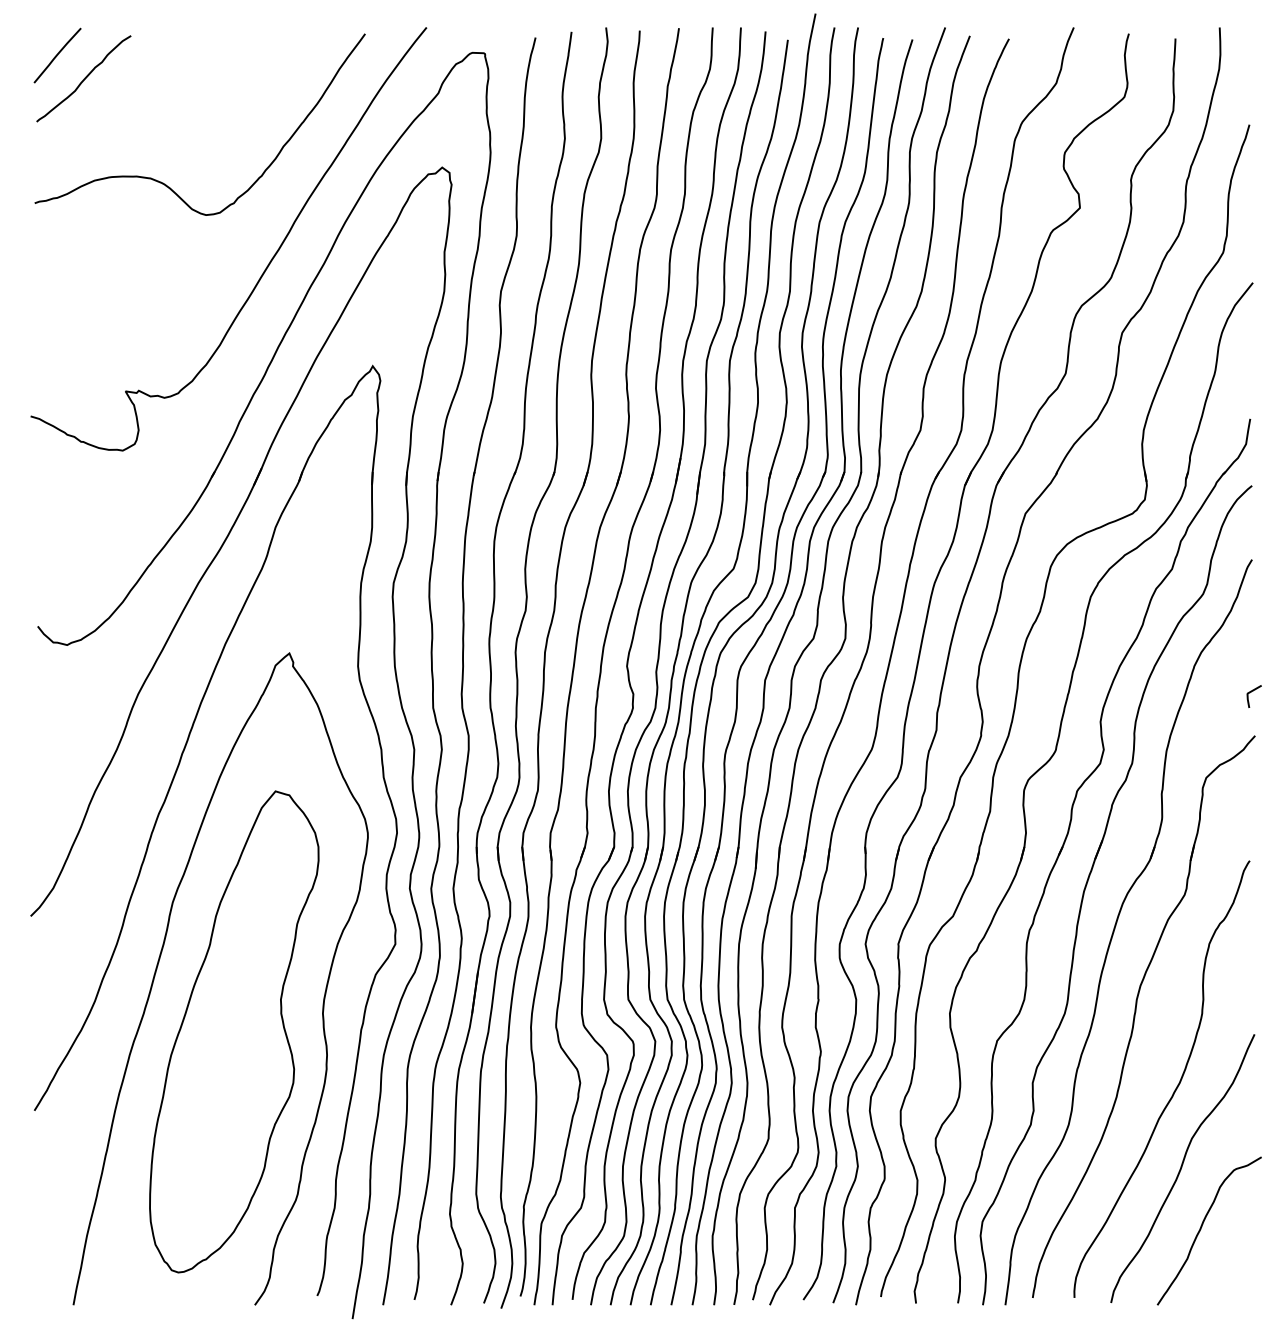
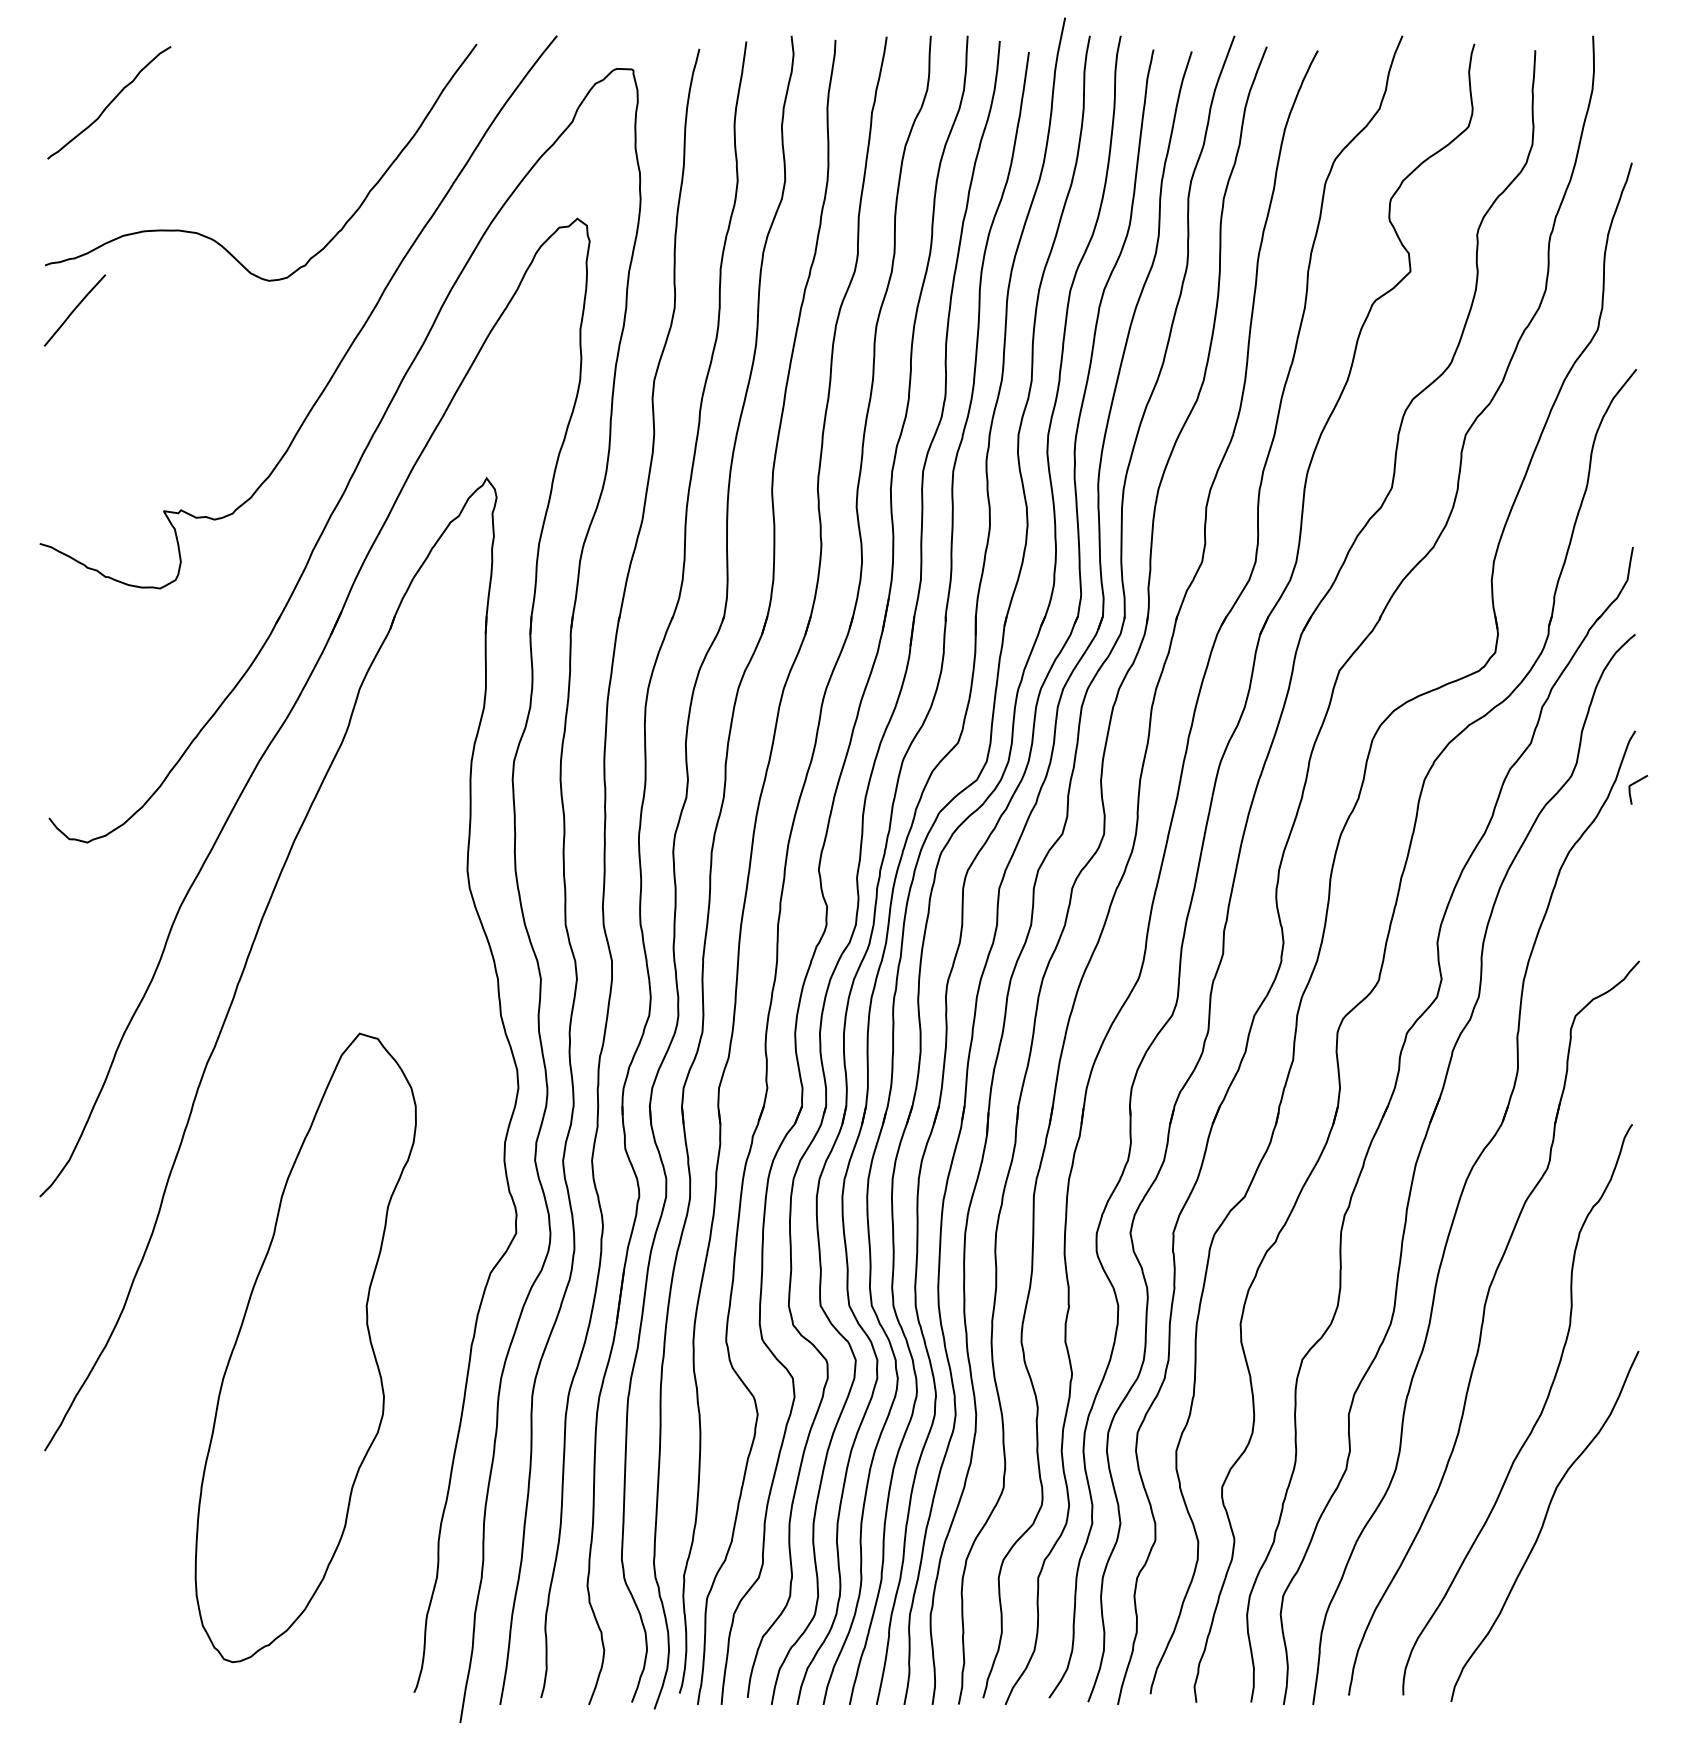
curve: (57, 55) -> (74, 310), moved
line: (1252, 691) -> (1636, 783), moved
curve: (159, 960) -> (208, 1254), removed
curve: (1201, 1228) -> (1569, 1604), removed

